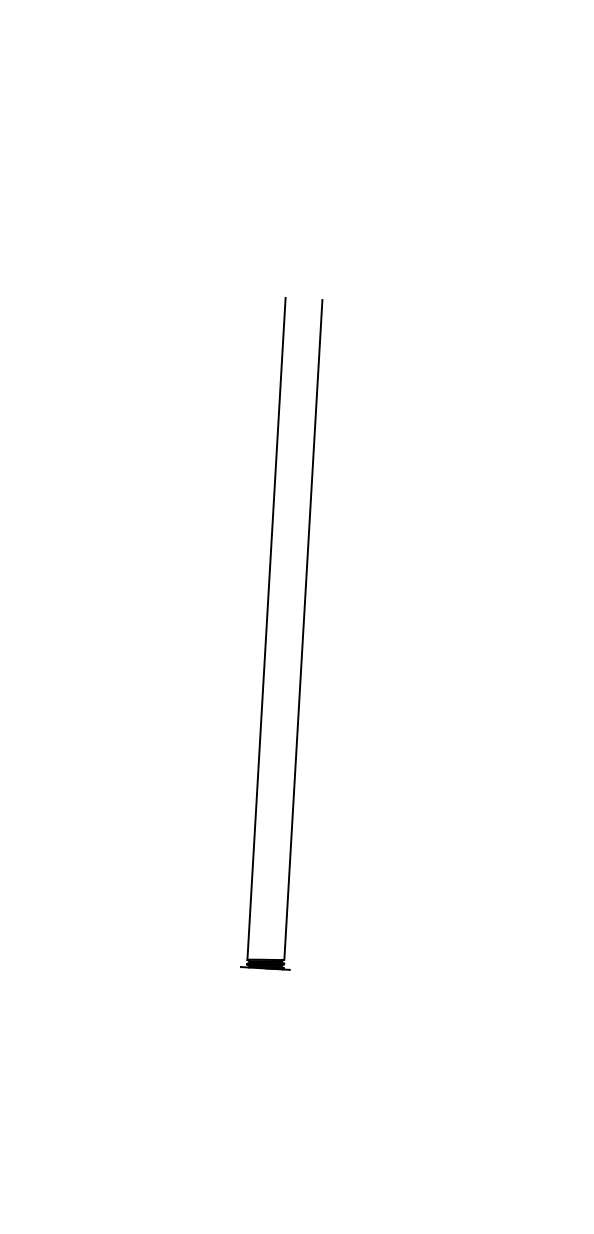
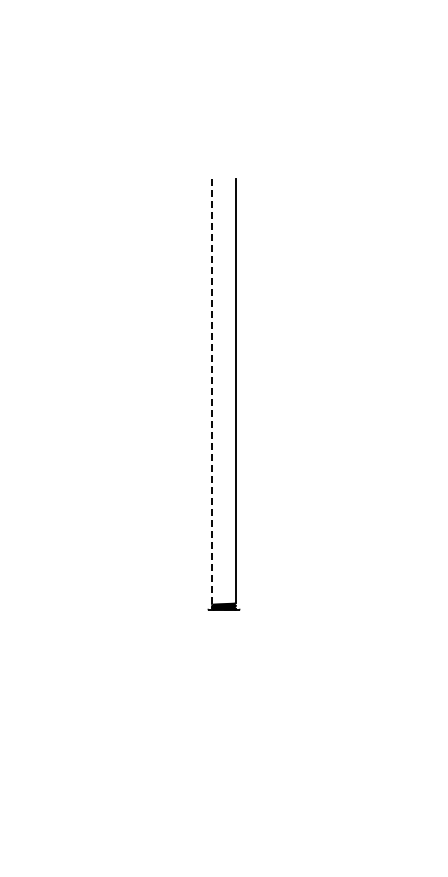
line: (266, 630) -> (212, 392), solid -> dashed

